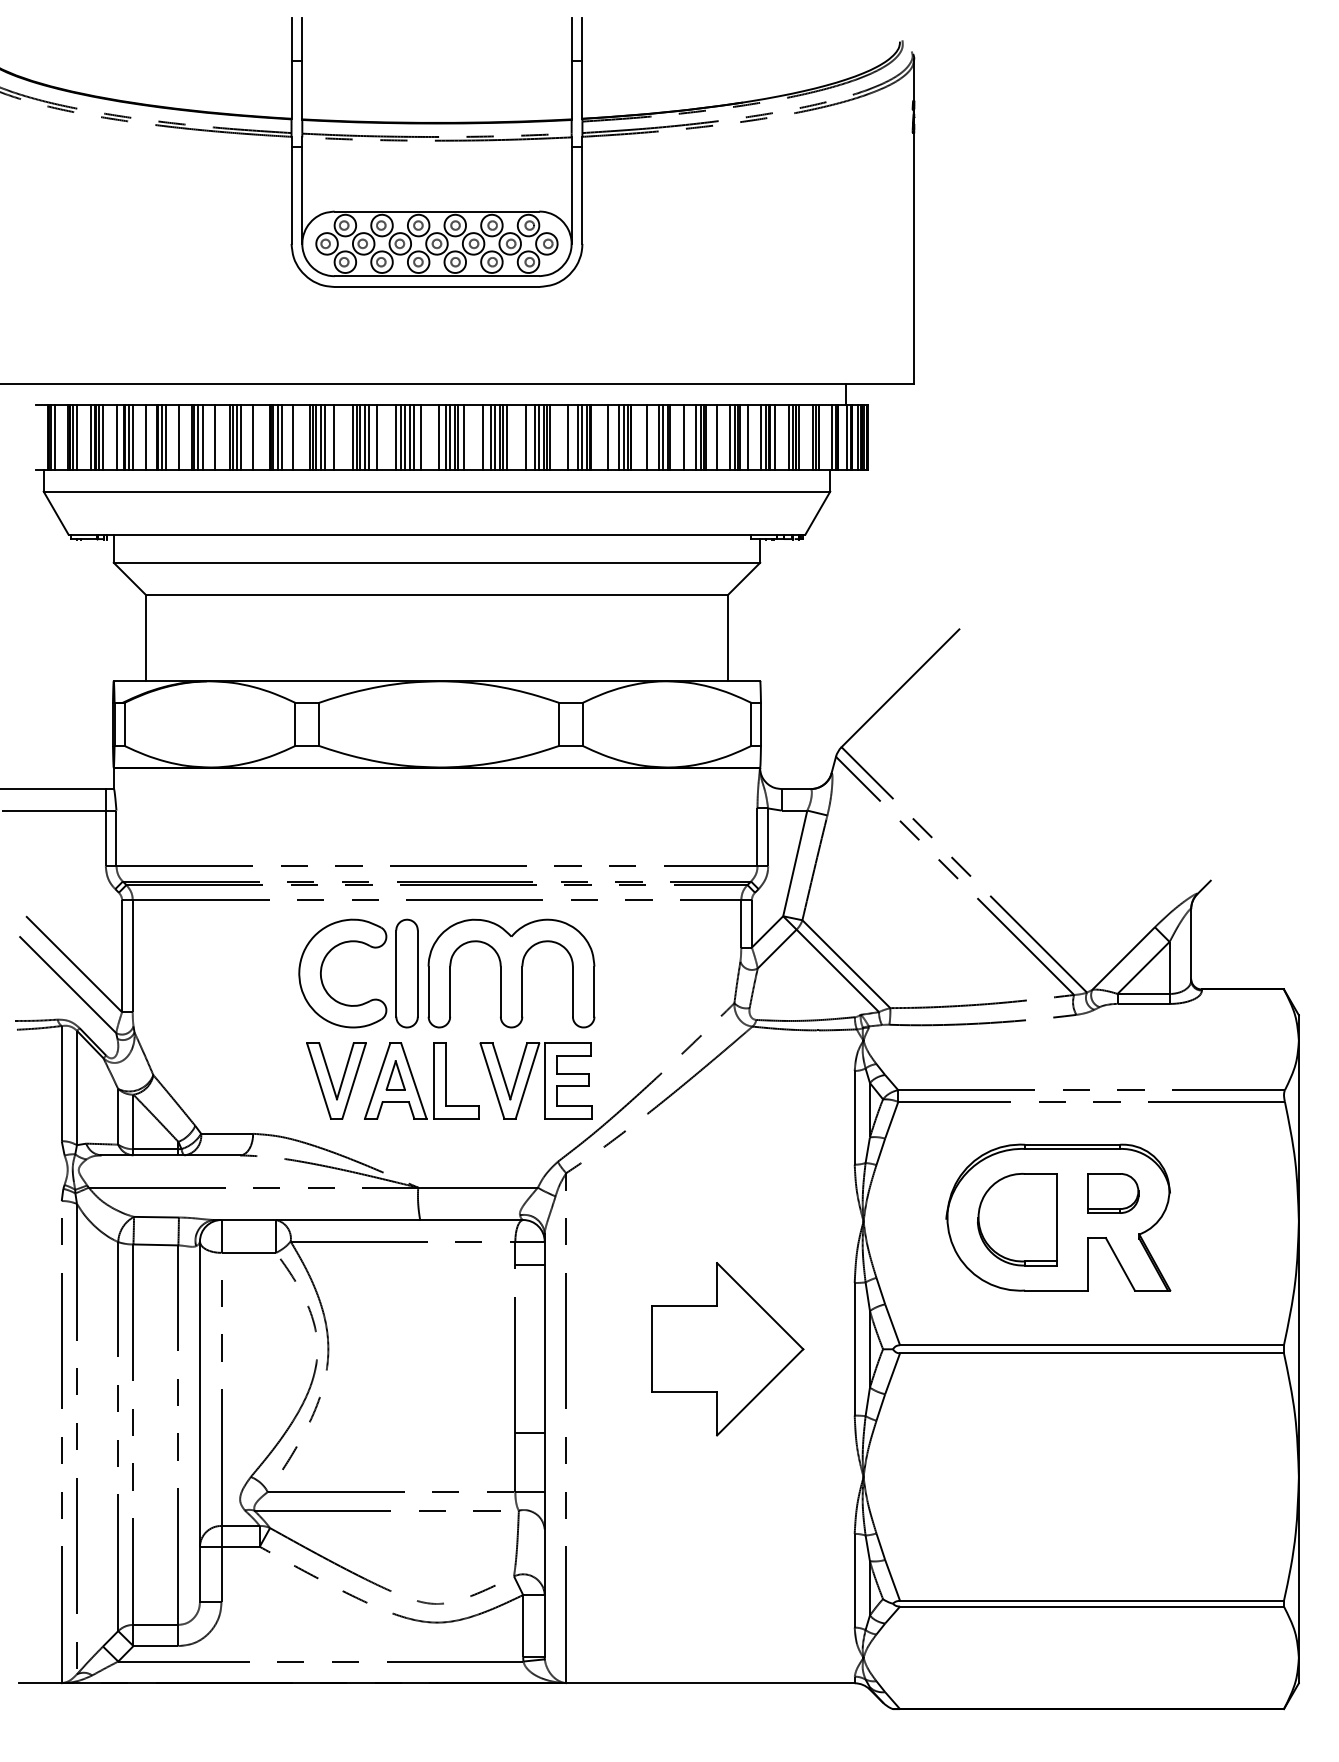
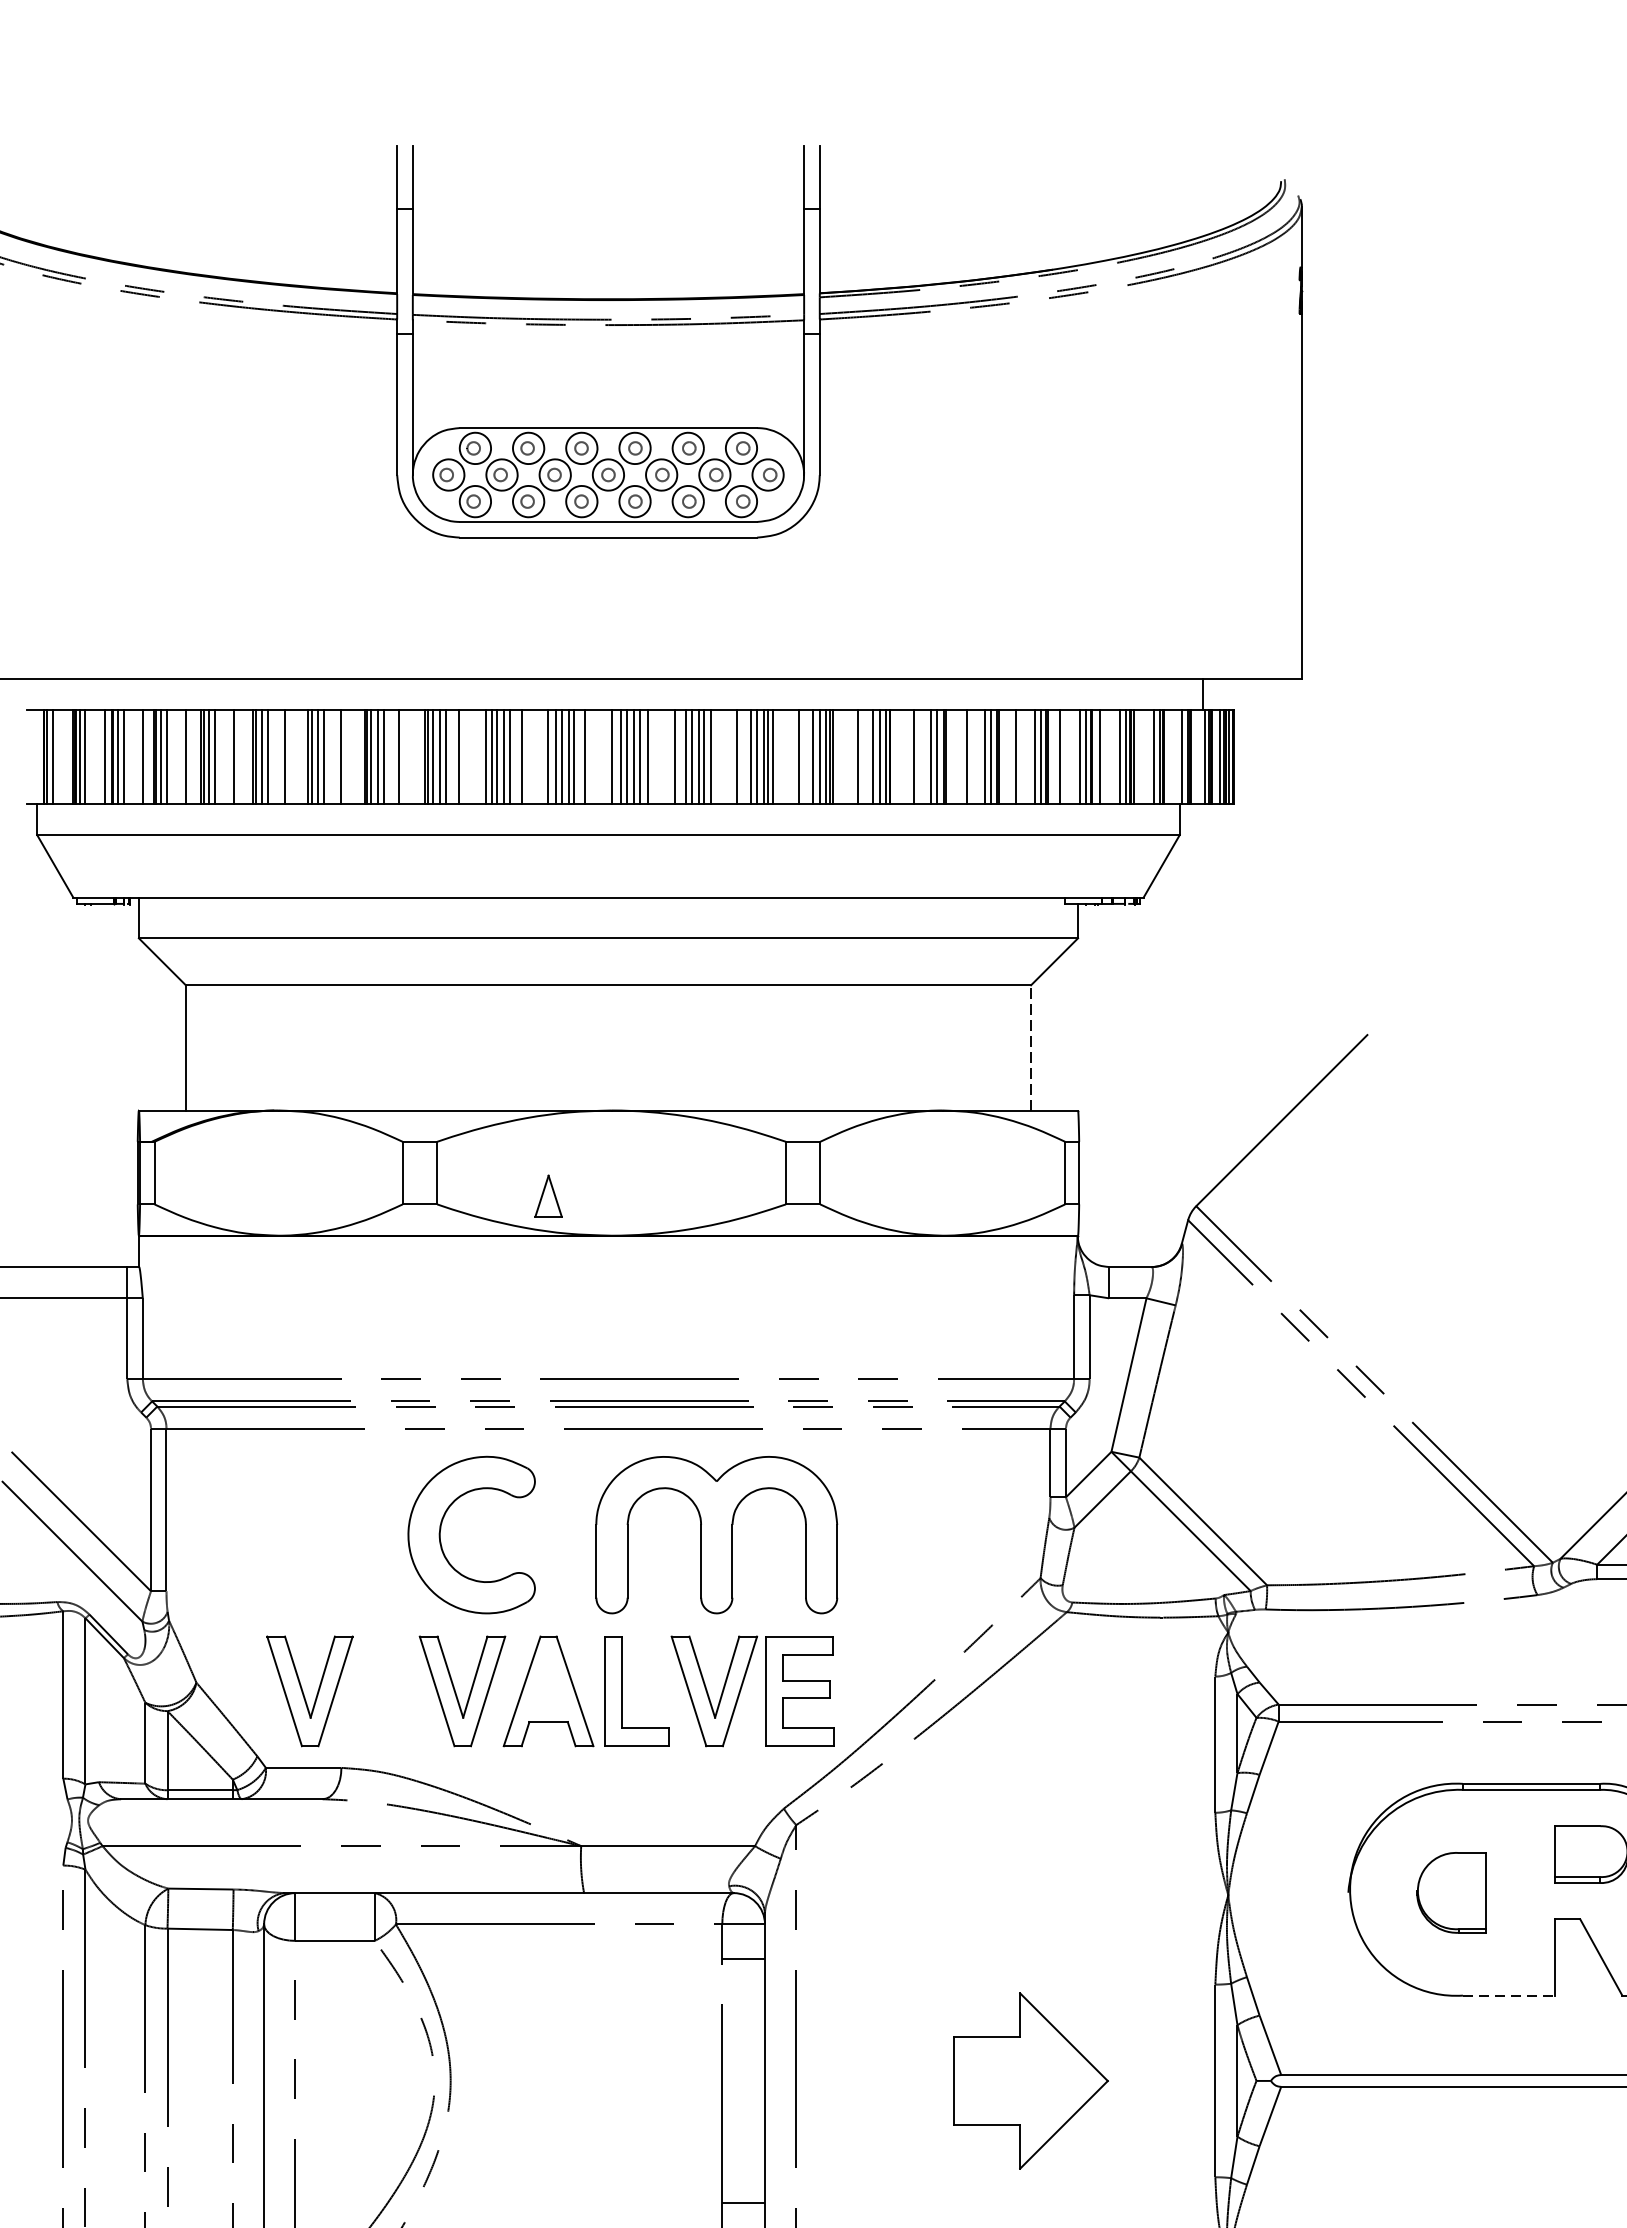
line: (727, 637) -> (1030, 1046), solid -> dashed
part: (406, 973) -> (564, 1534), removed
part: (395, 1075) -> (548, 1196), moved
part: (231, 1080) -> (309, 1690), added
part: (1017, 1219) -> (1451, 1892), size x0.6
line: (1056, 1290) -> (1508, 1995), solid -> dashed
part: (727, 1349) -> (1030, 2081), size x0.7

